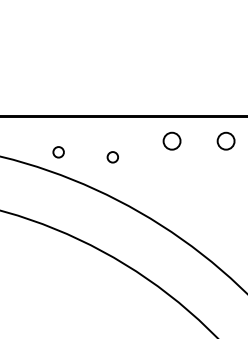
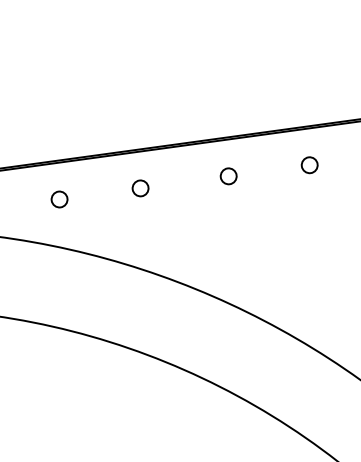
circle: (171, 141) -> (228, 176), size x0.62
circle: (225, 141) -> (308, 165), size x0.62
circle: (58, 152) -> (59, 199), moved
circle: (112, 157) -> (140, 188), moved

